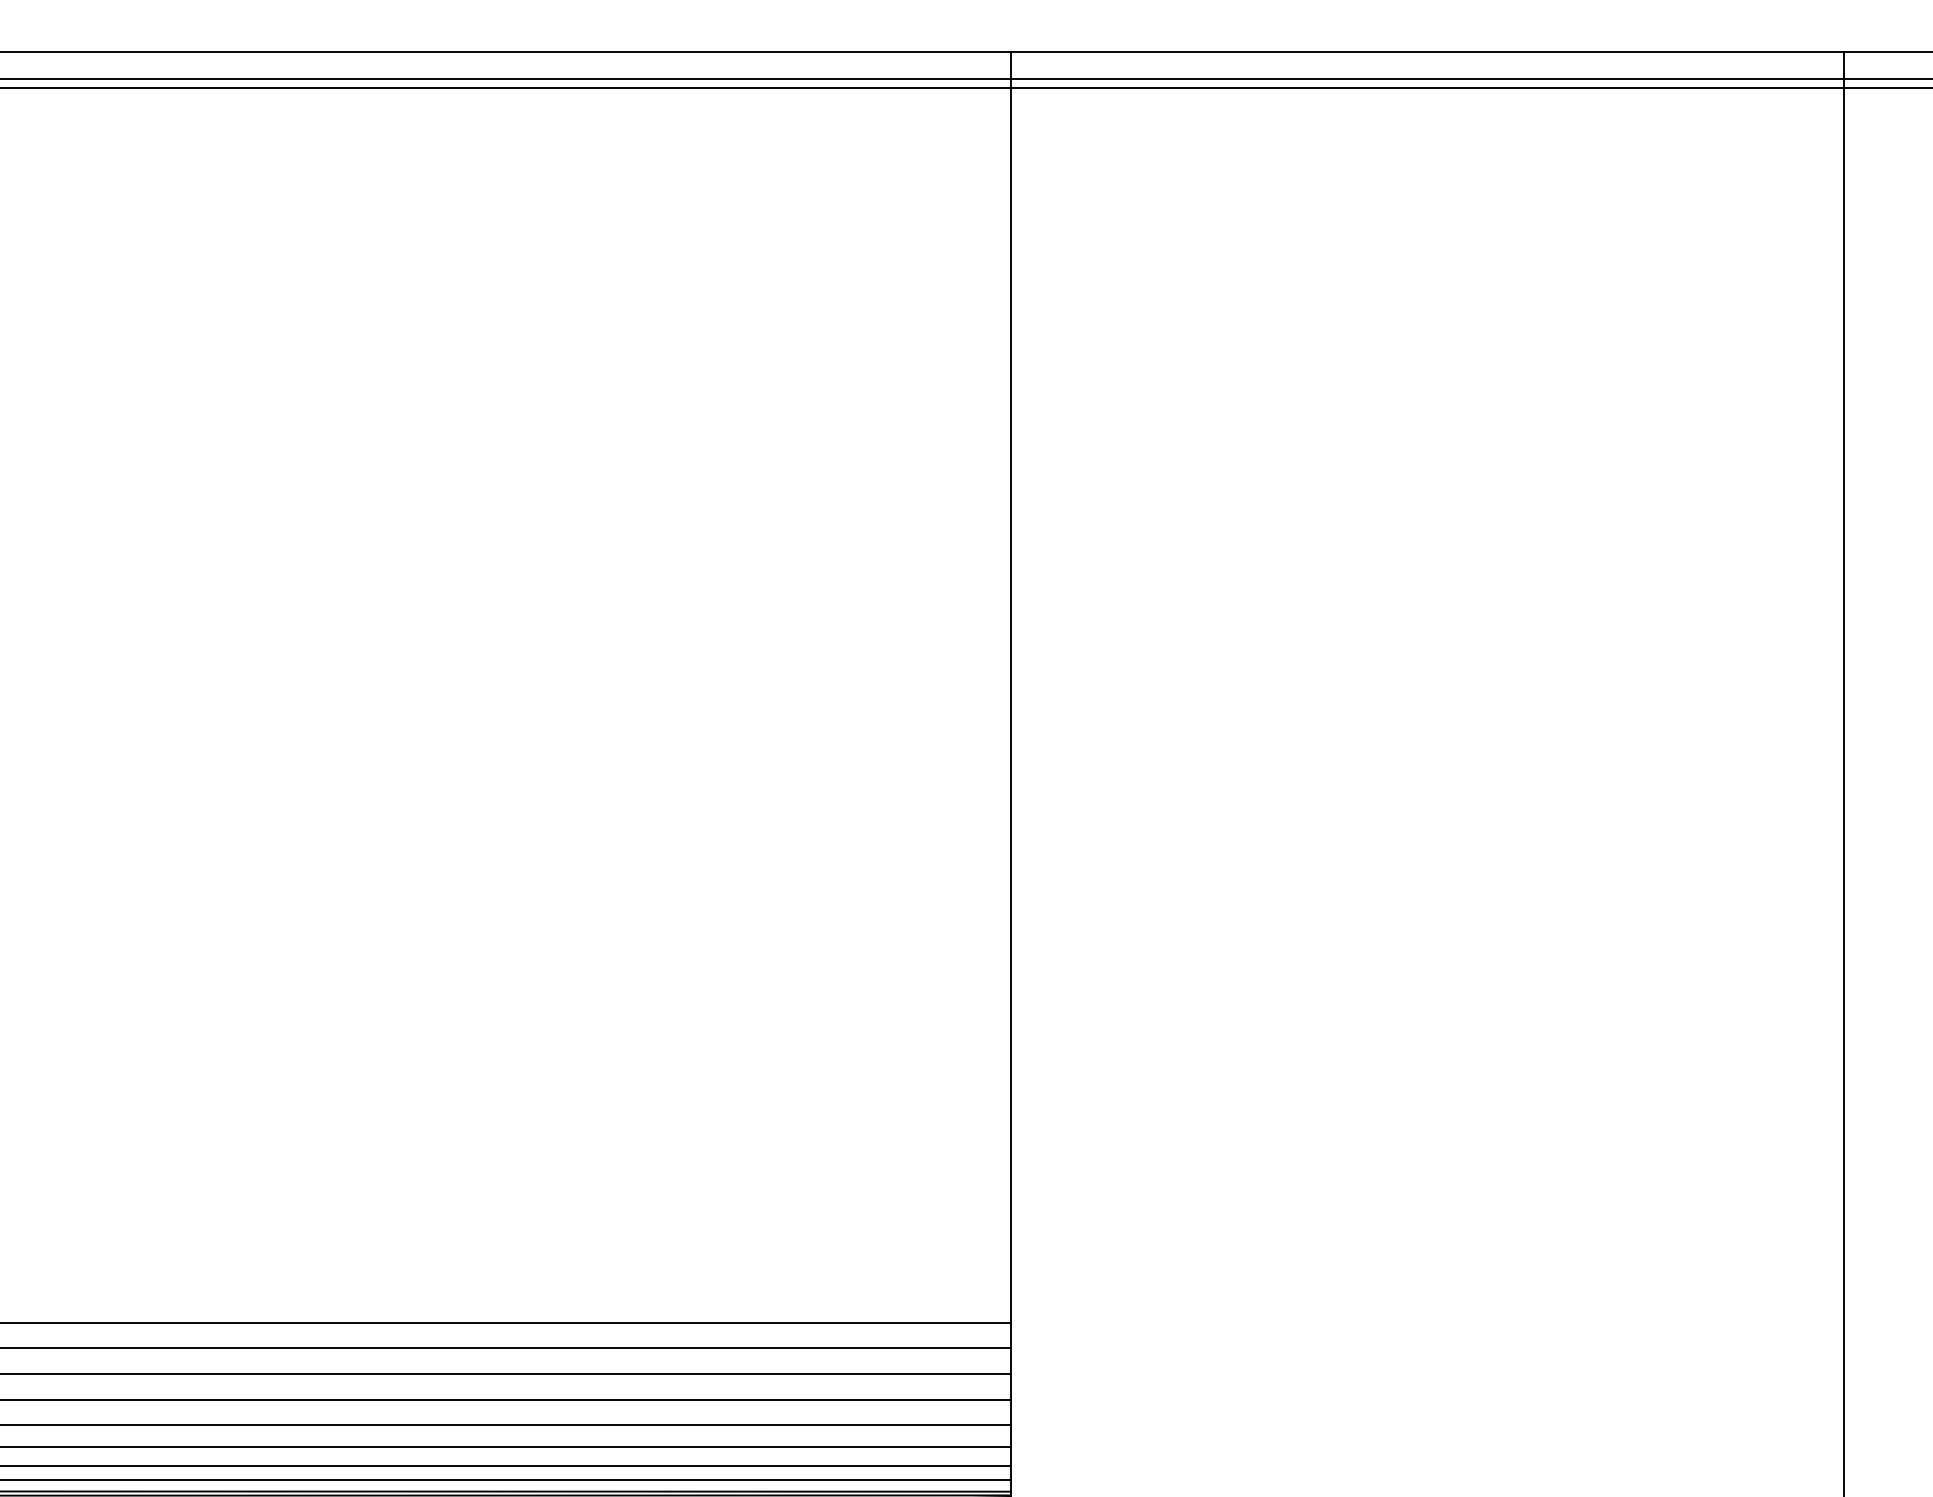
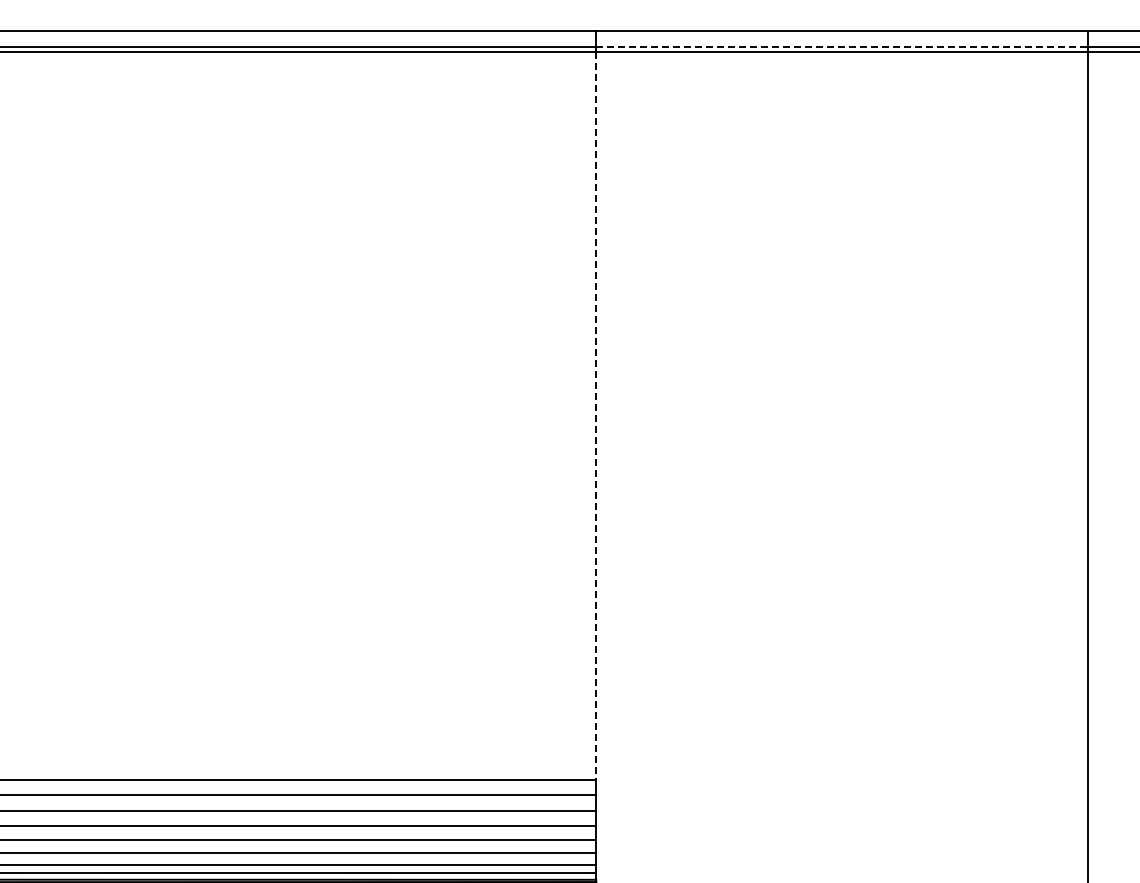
line: (1428, 78) -> (842, 46), solid -> dashed
line: (1011, 706) -> (596, 416), solid -> dashed

